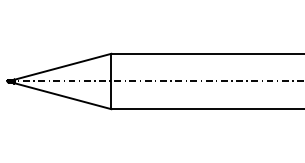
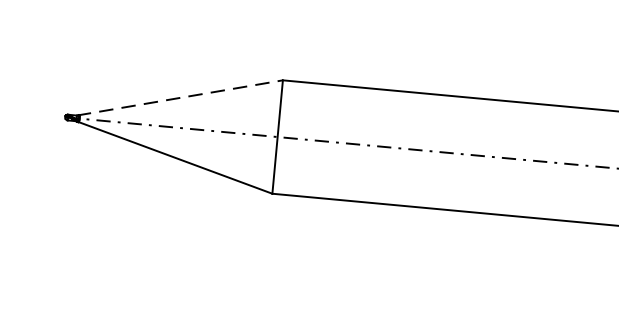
line: (62, 66) -> (180, 97), solid -> dashed

